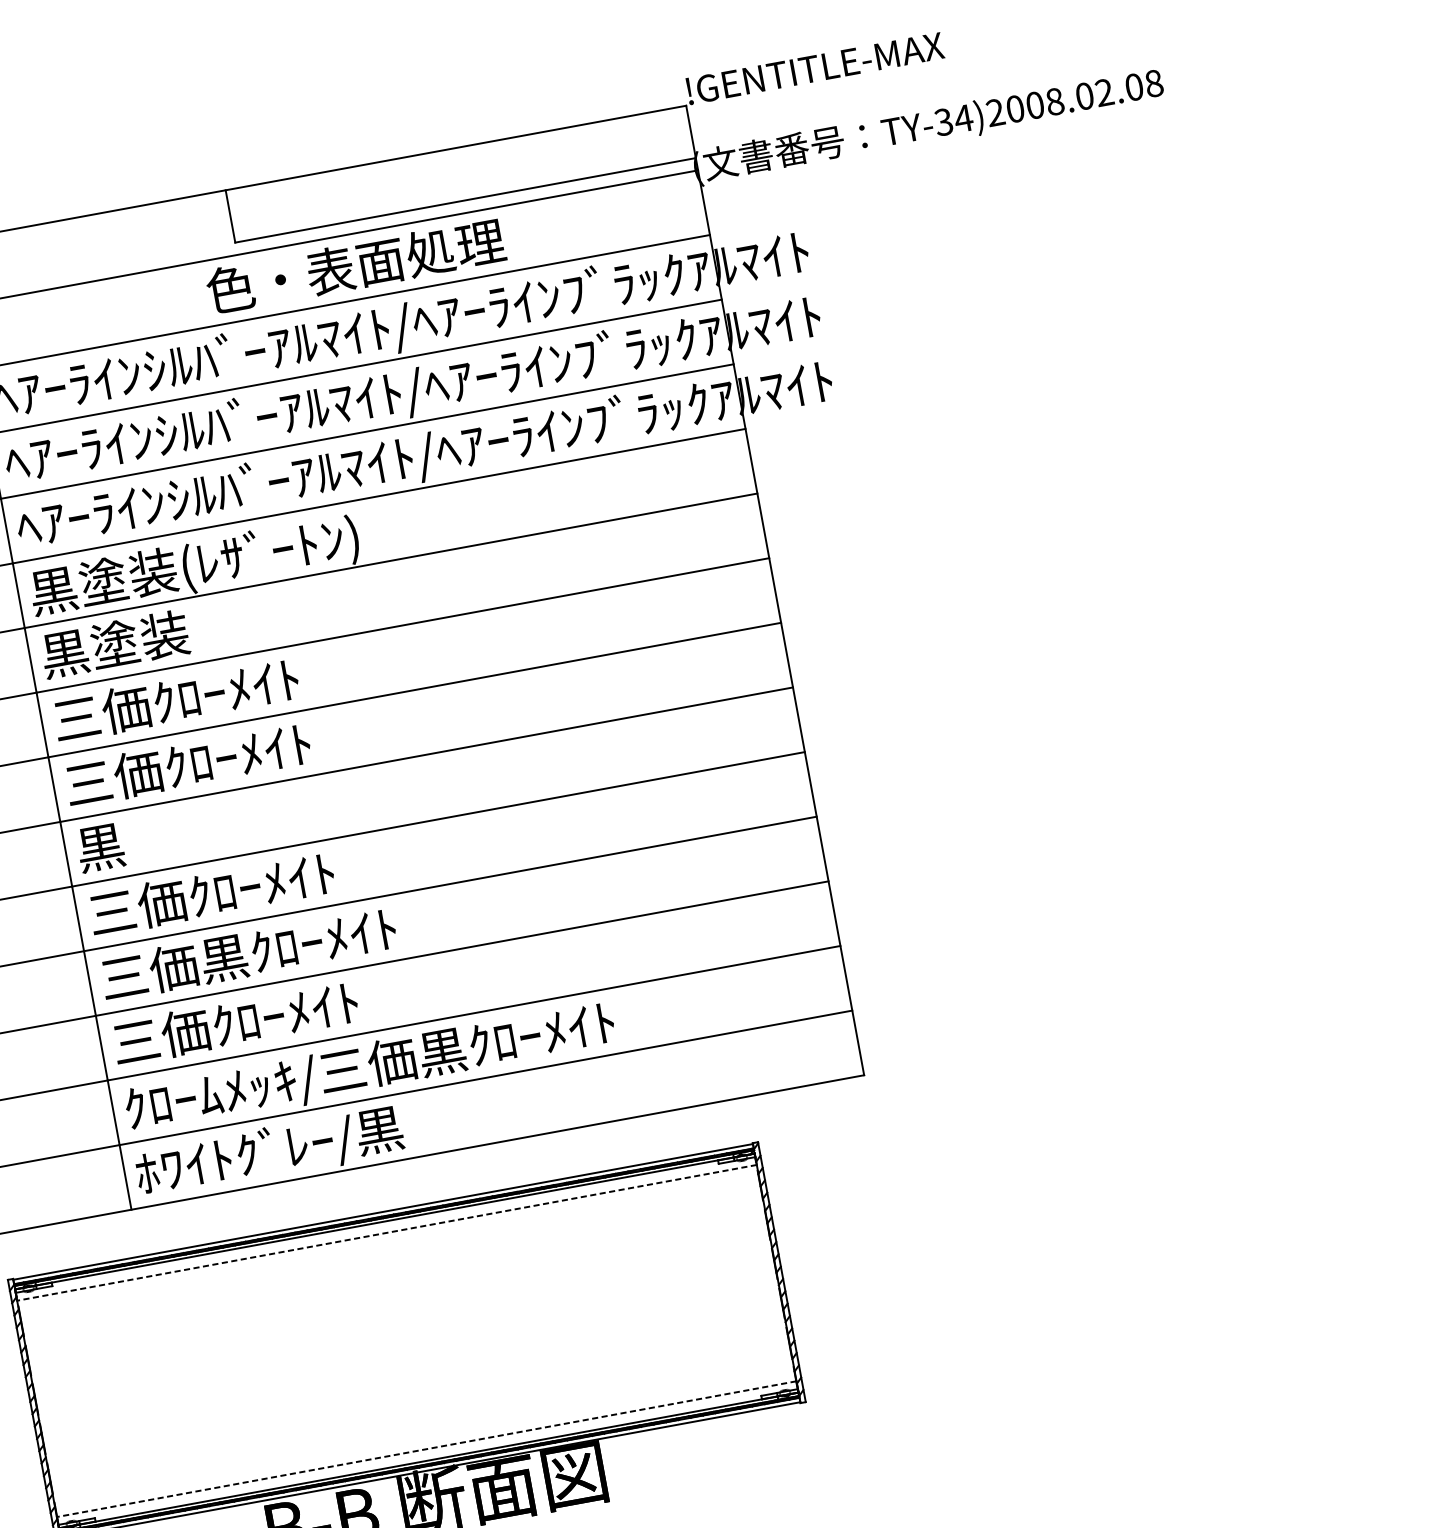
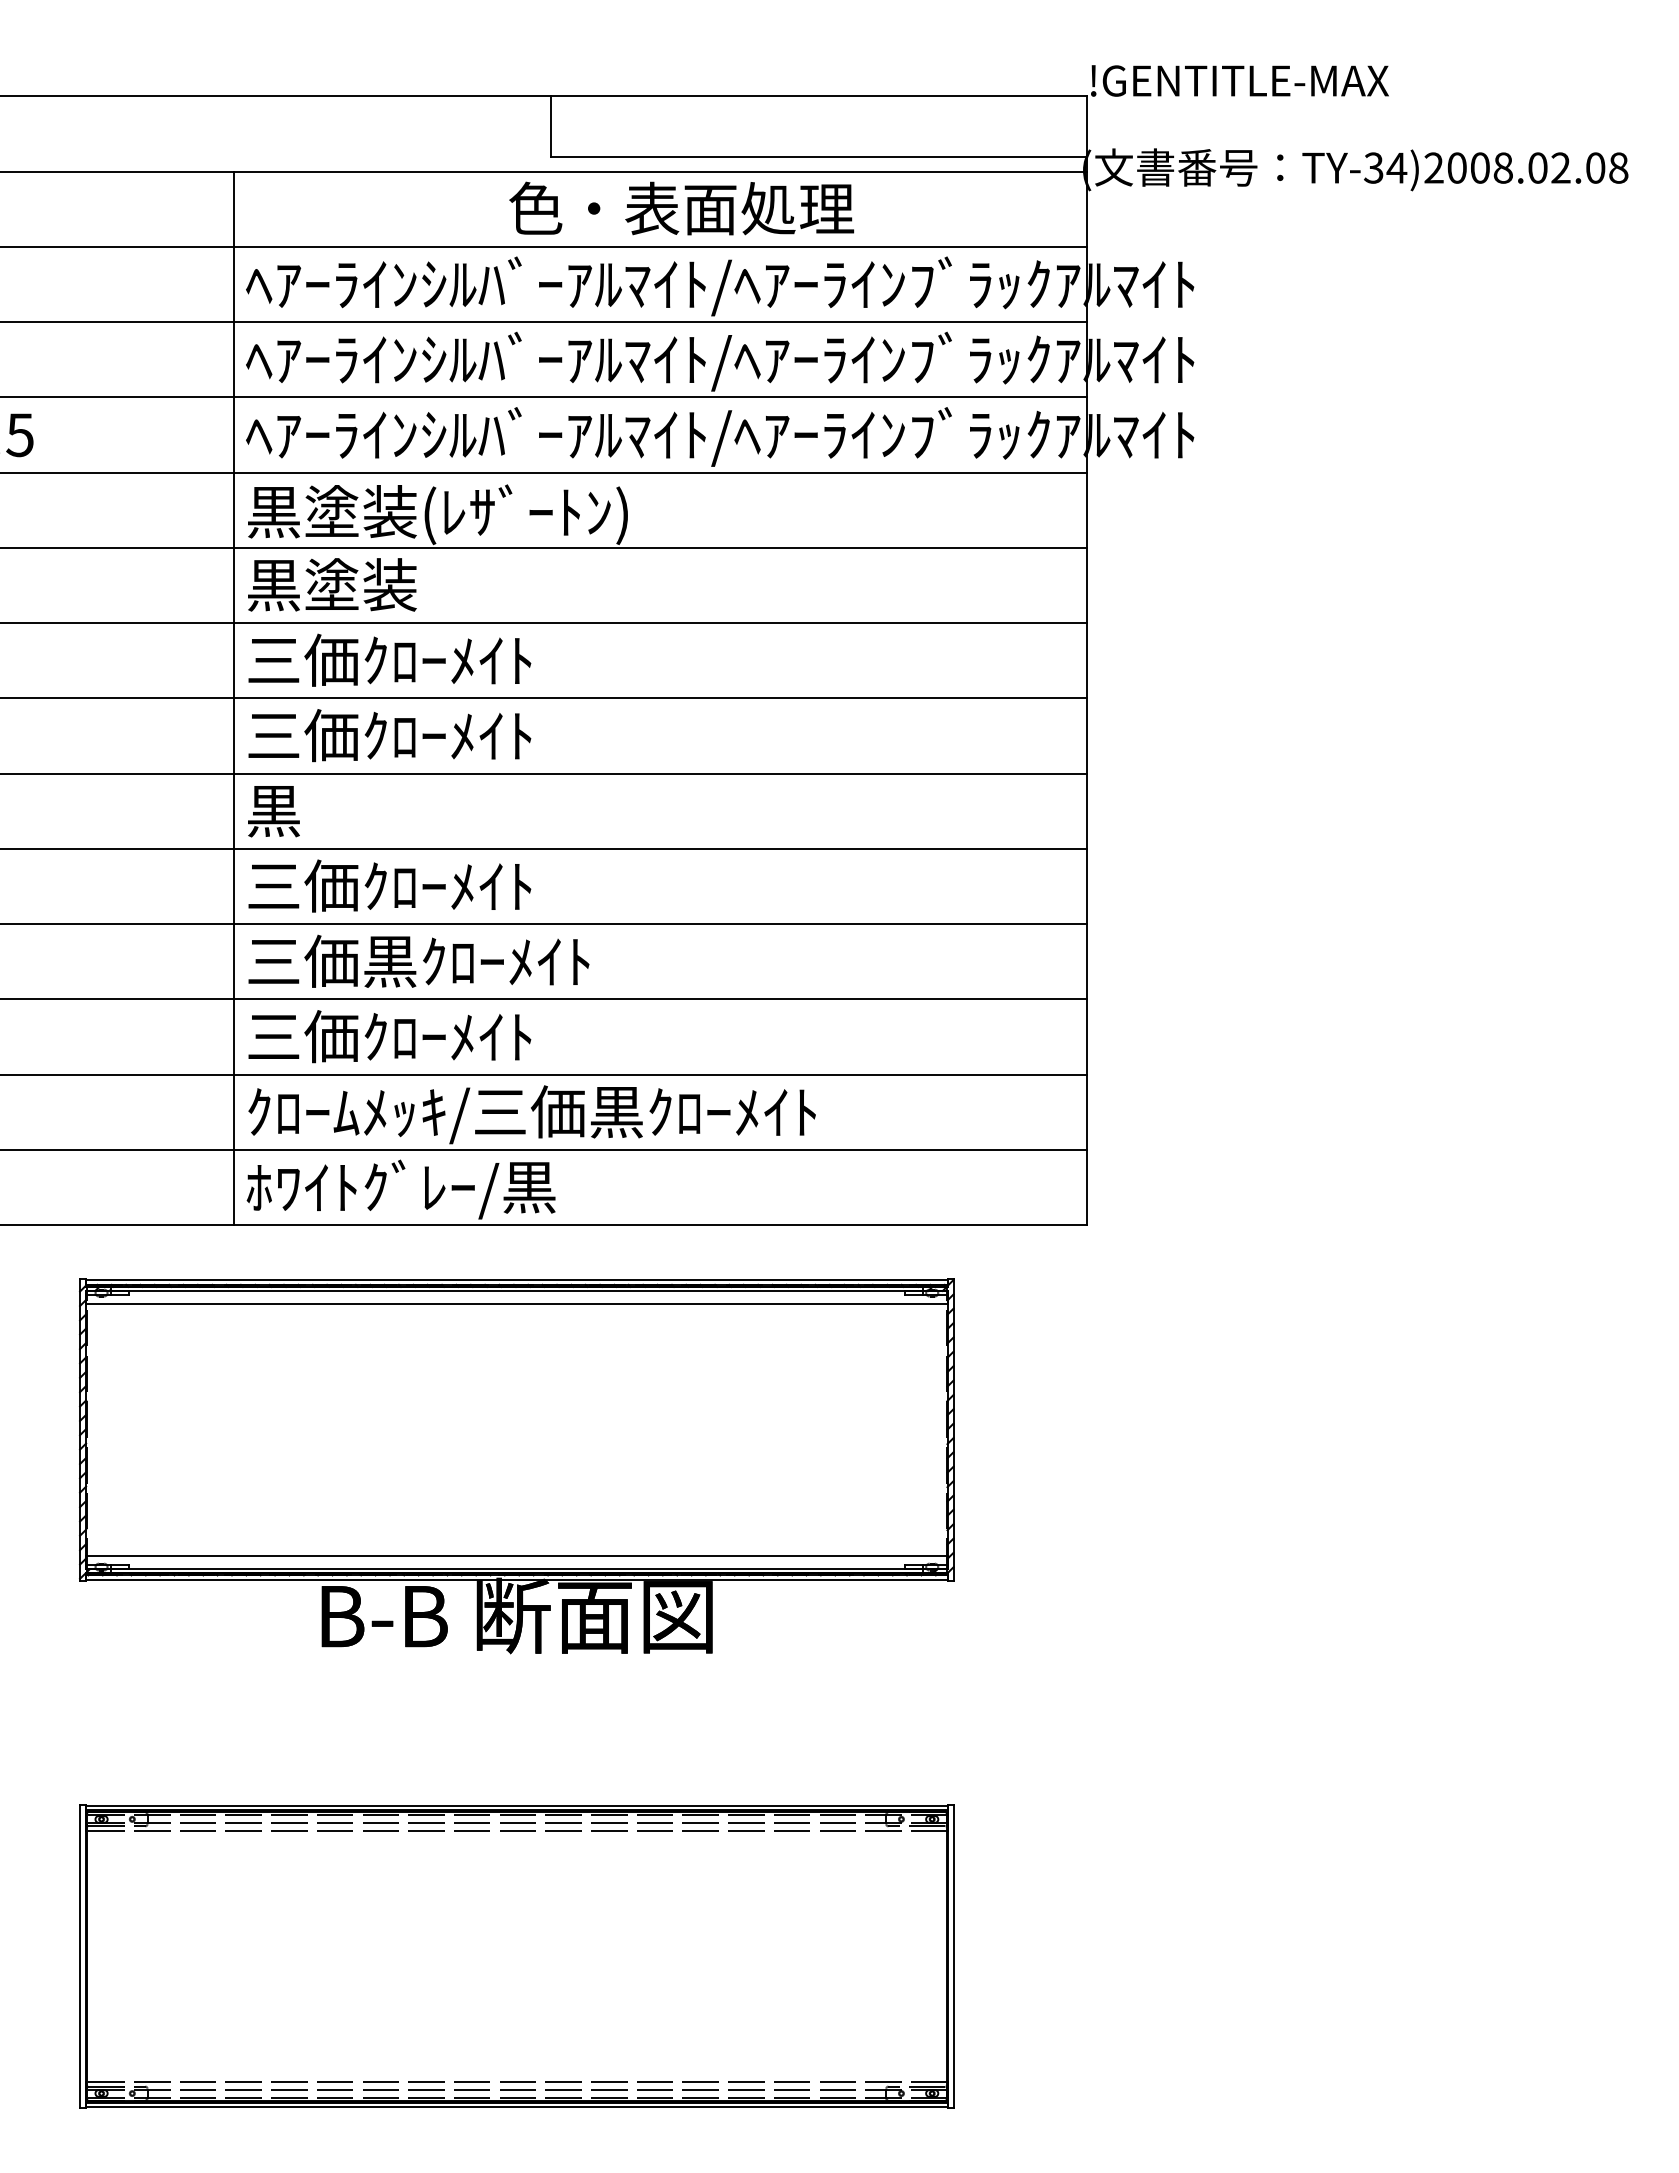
line: (386, 1233) -> (516, 1304), dashed -> solid
line: (426, 1449) -> (516, 1556), dashed -> solid

